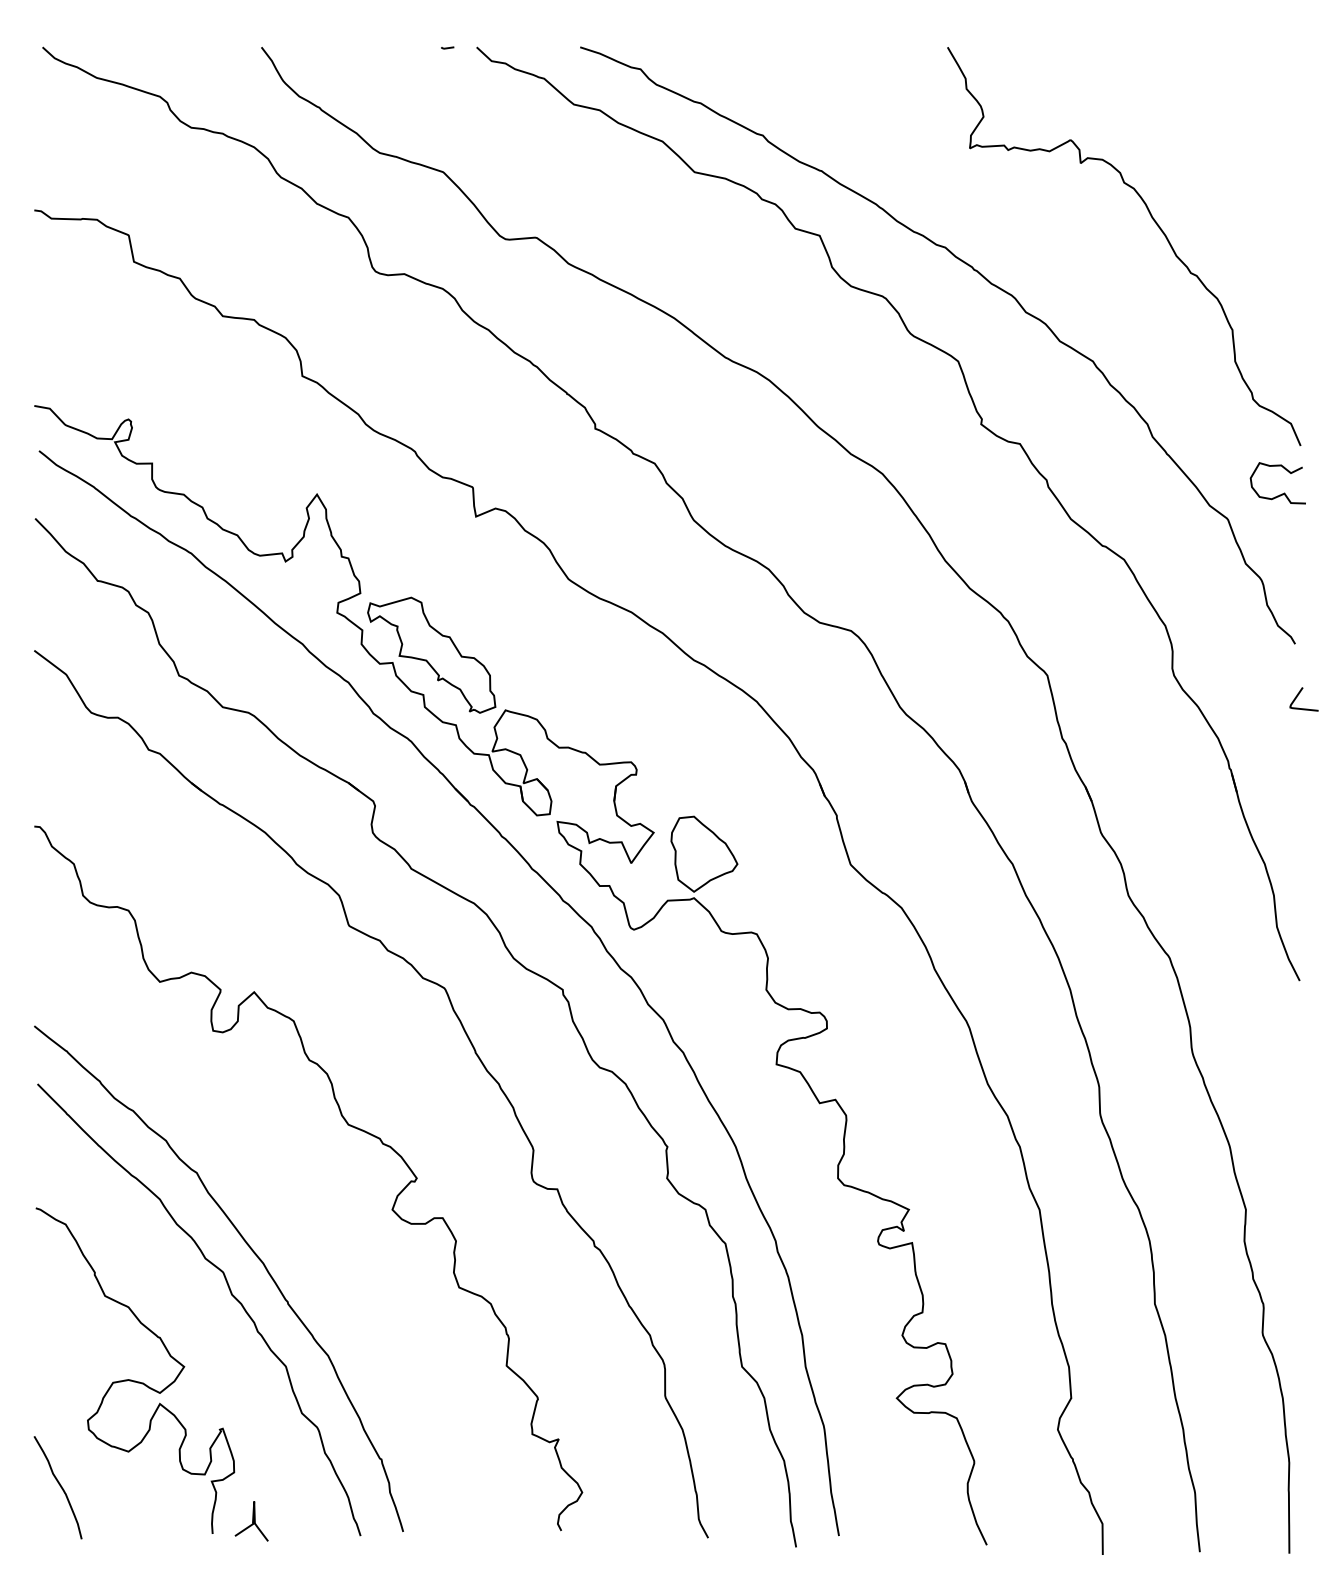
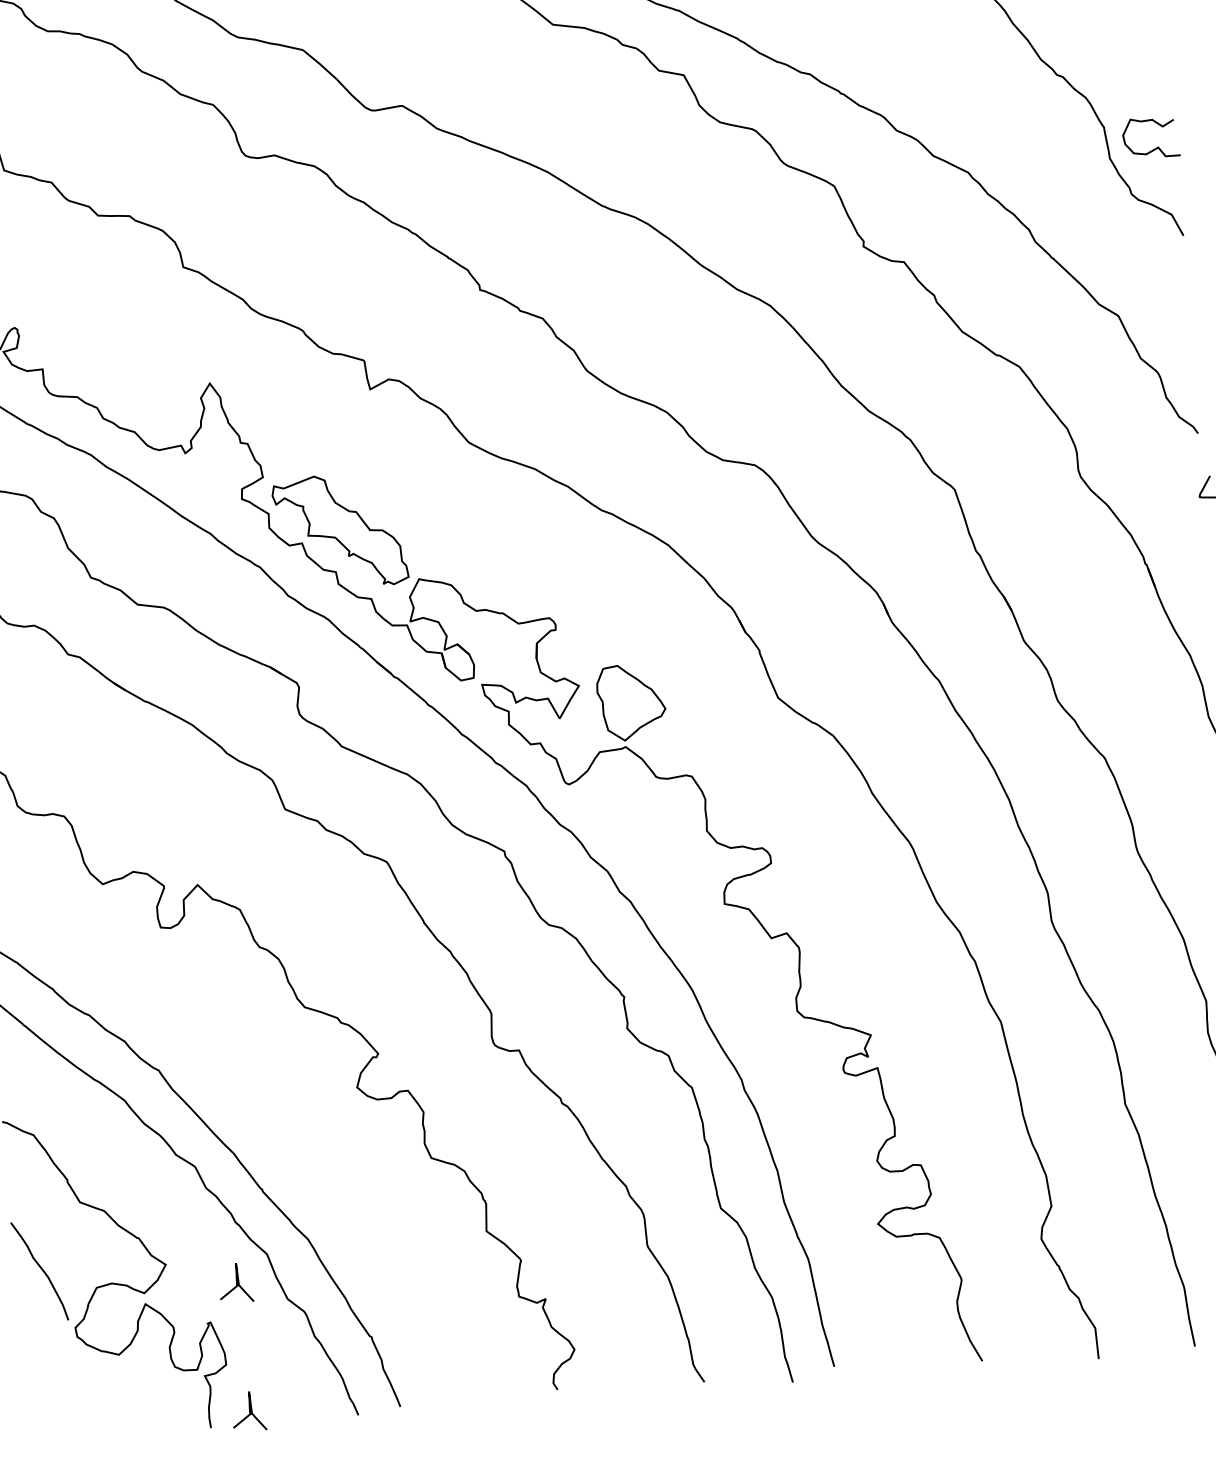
curve: (1282, 493) -> (1156, 147), moved
curve: (252, 1392) -> (236, 1283), added
curve: (59, 1485) -> (40, 1269), moved

